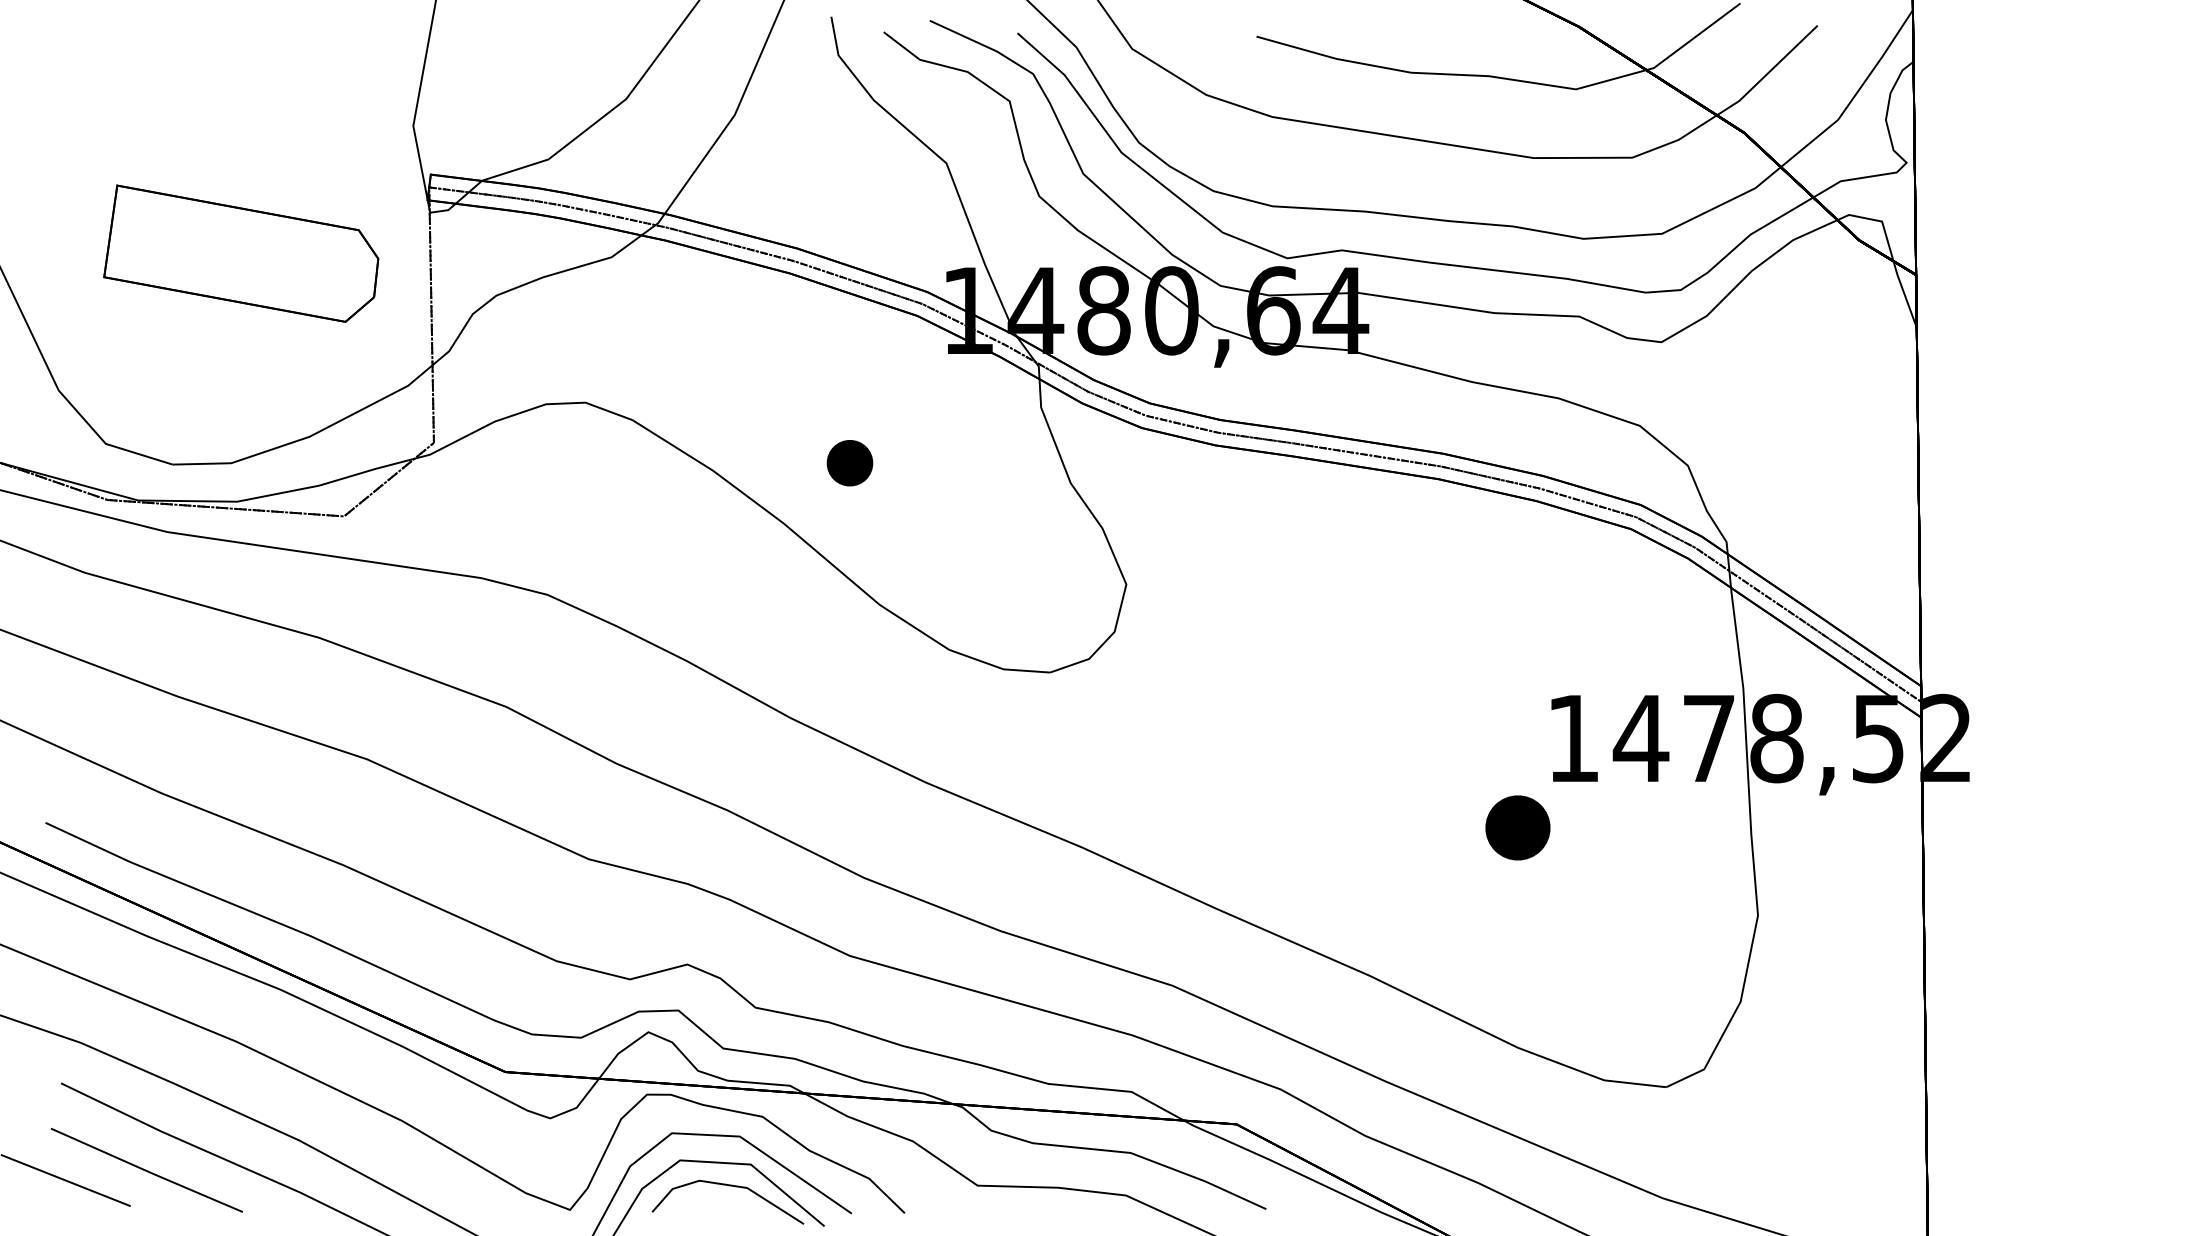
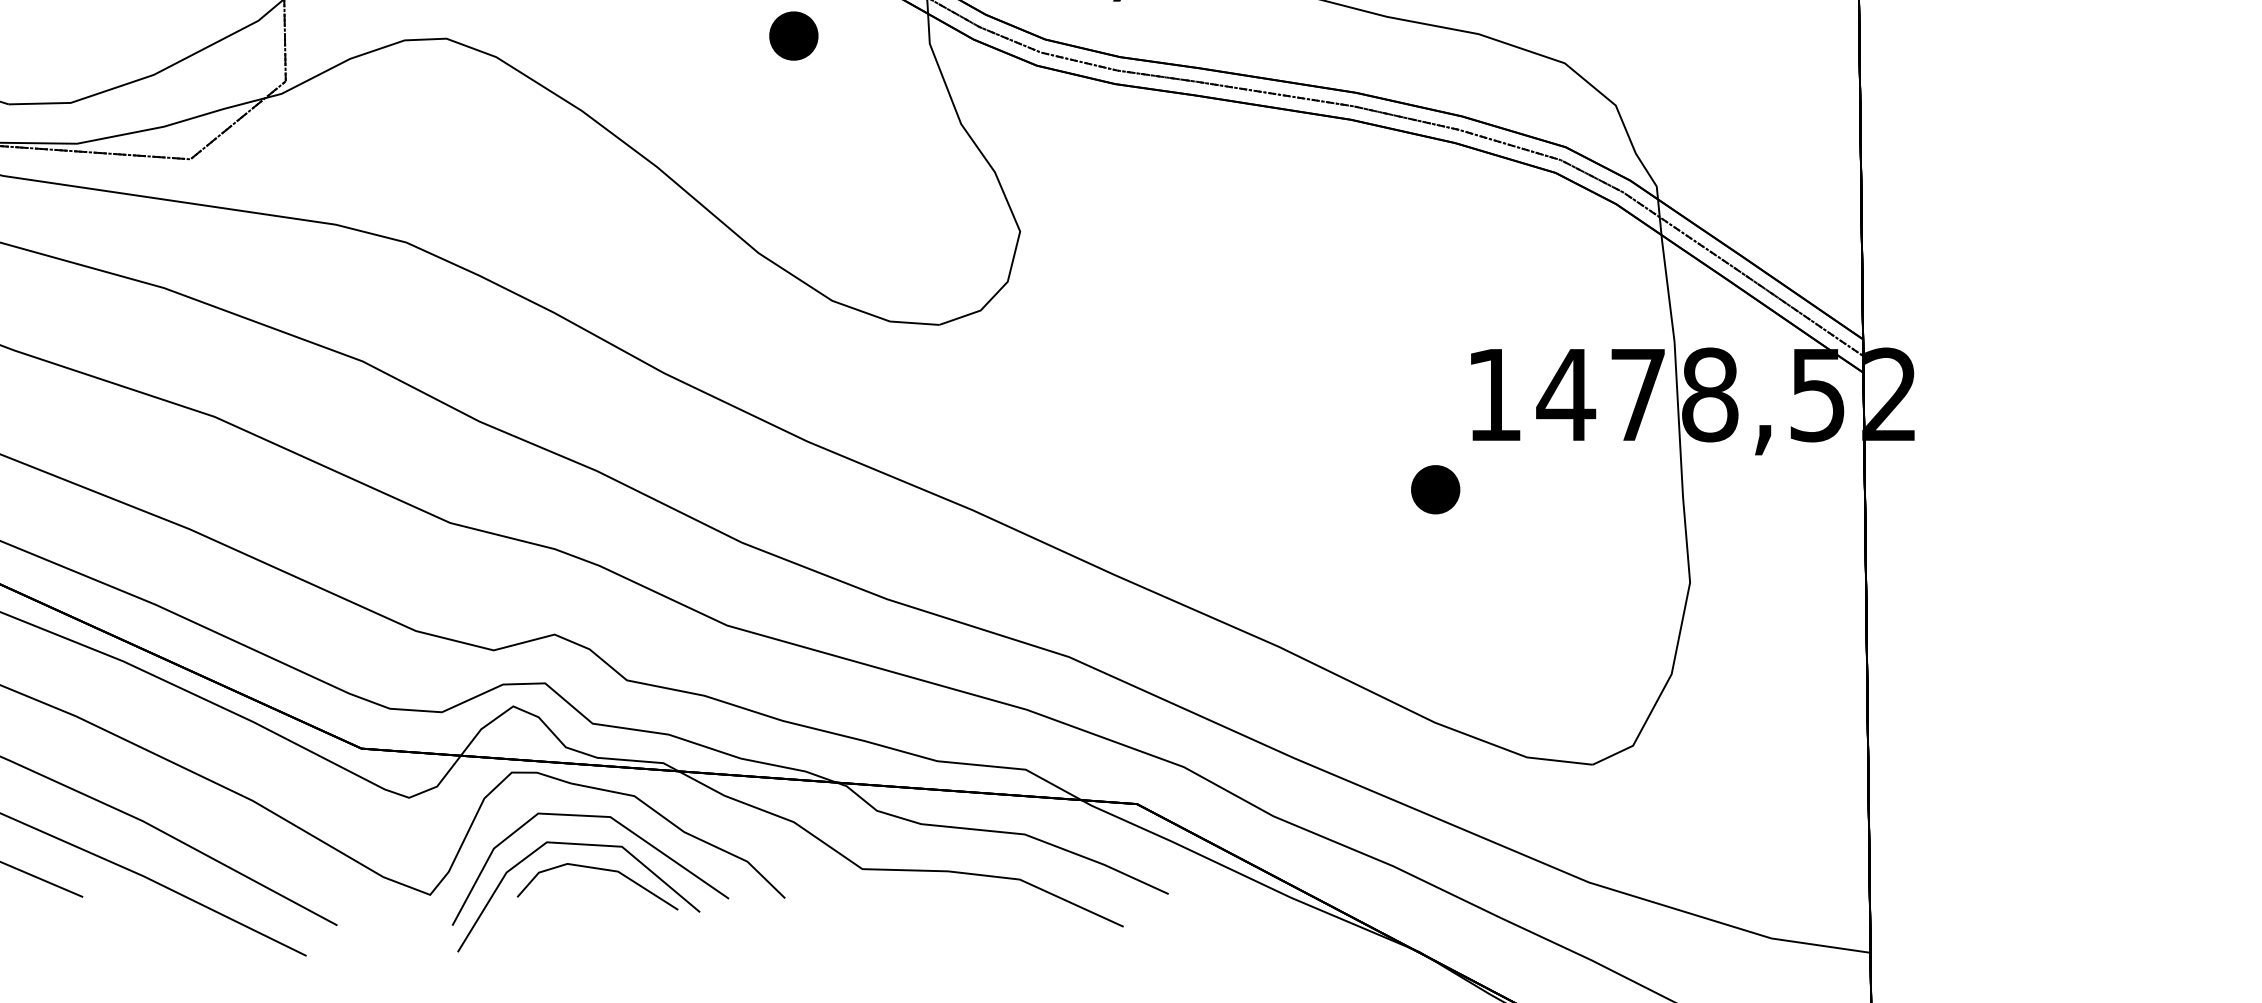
part: (849, 463) -> (793, 36), moved
part: (1518, 827) -> (1436, 489), size x0.71

